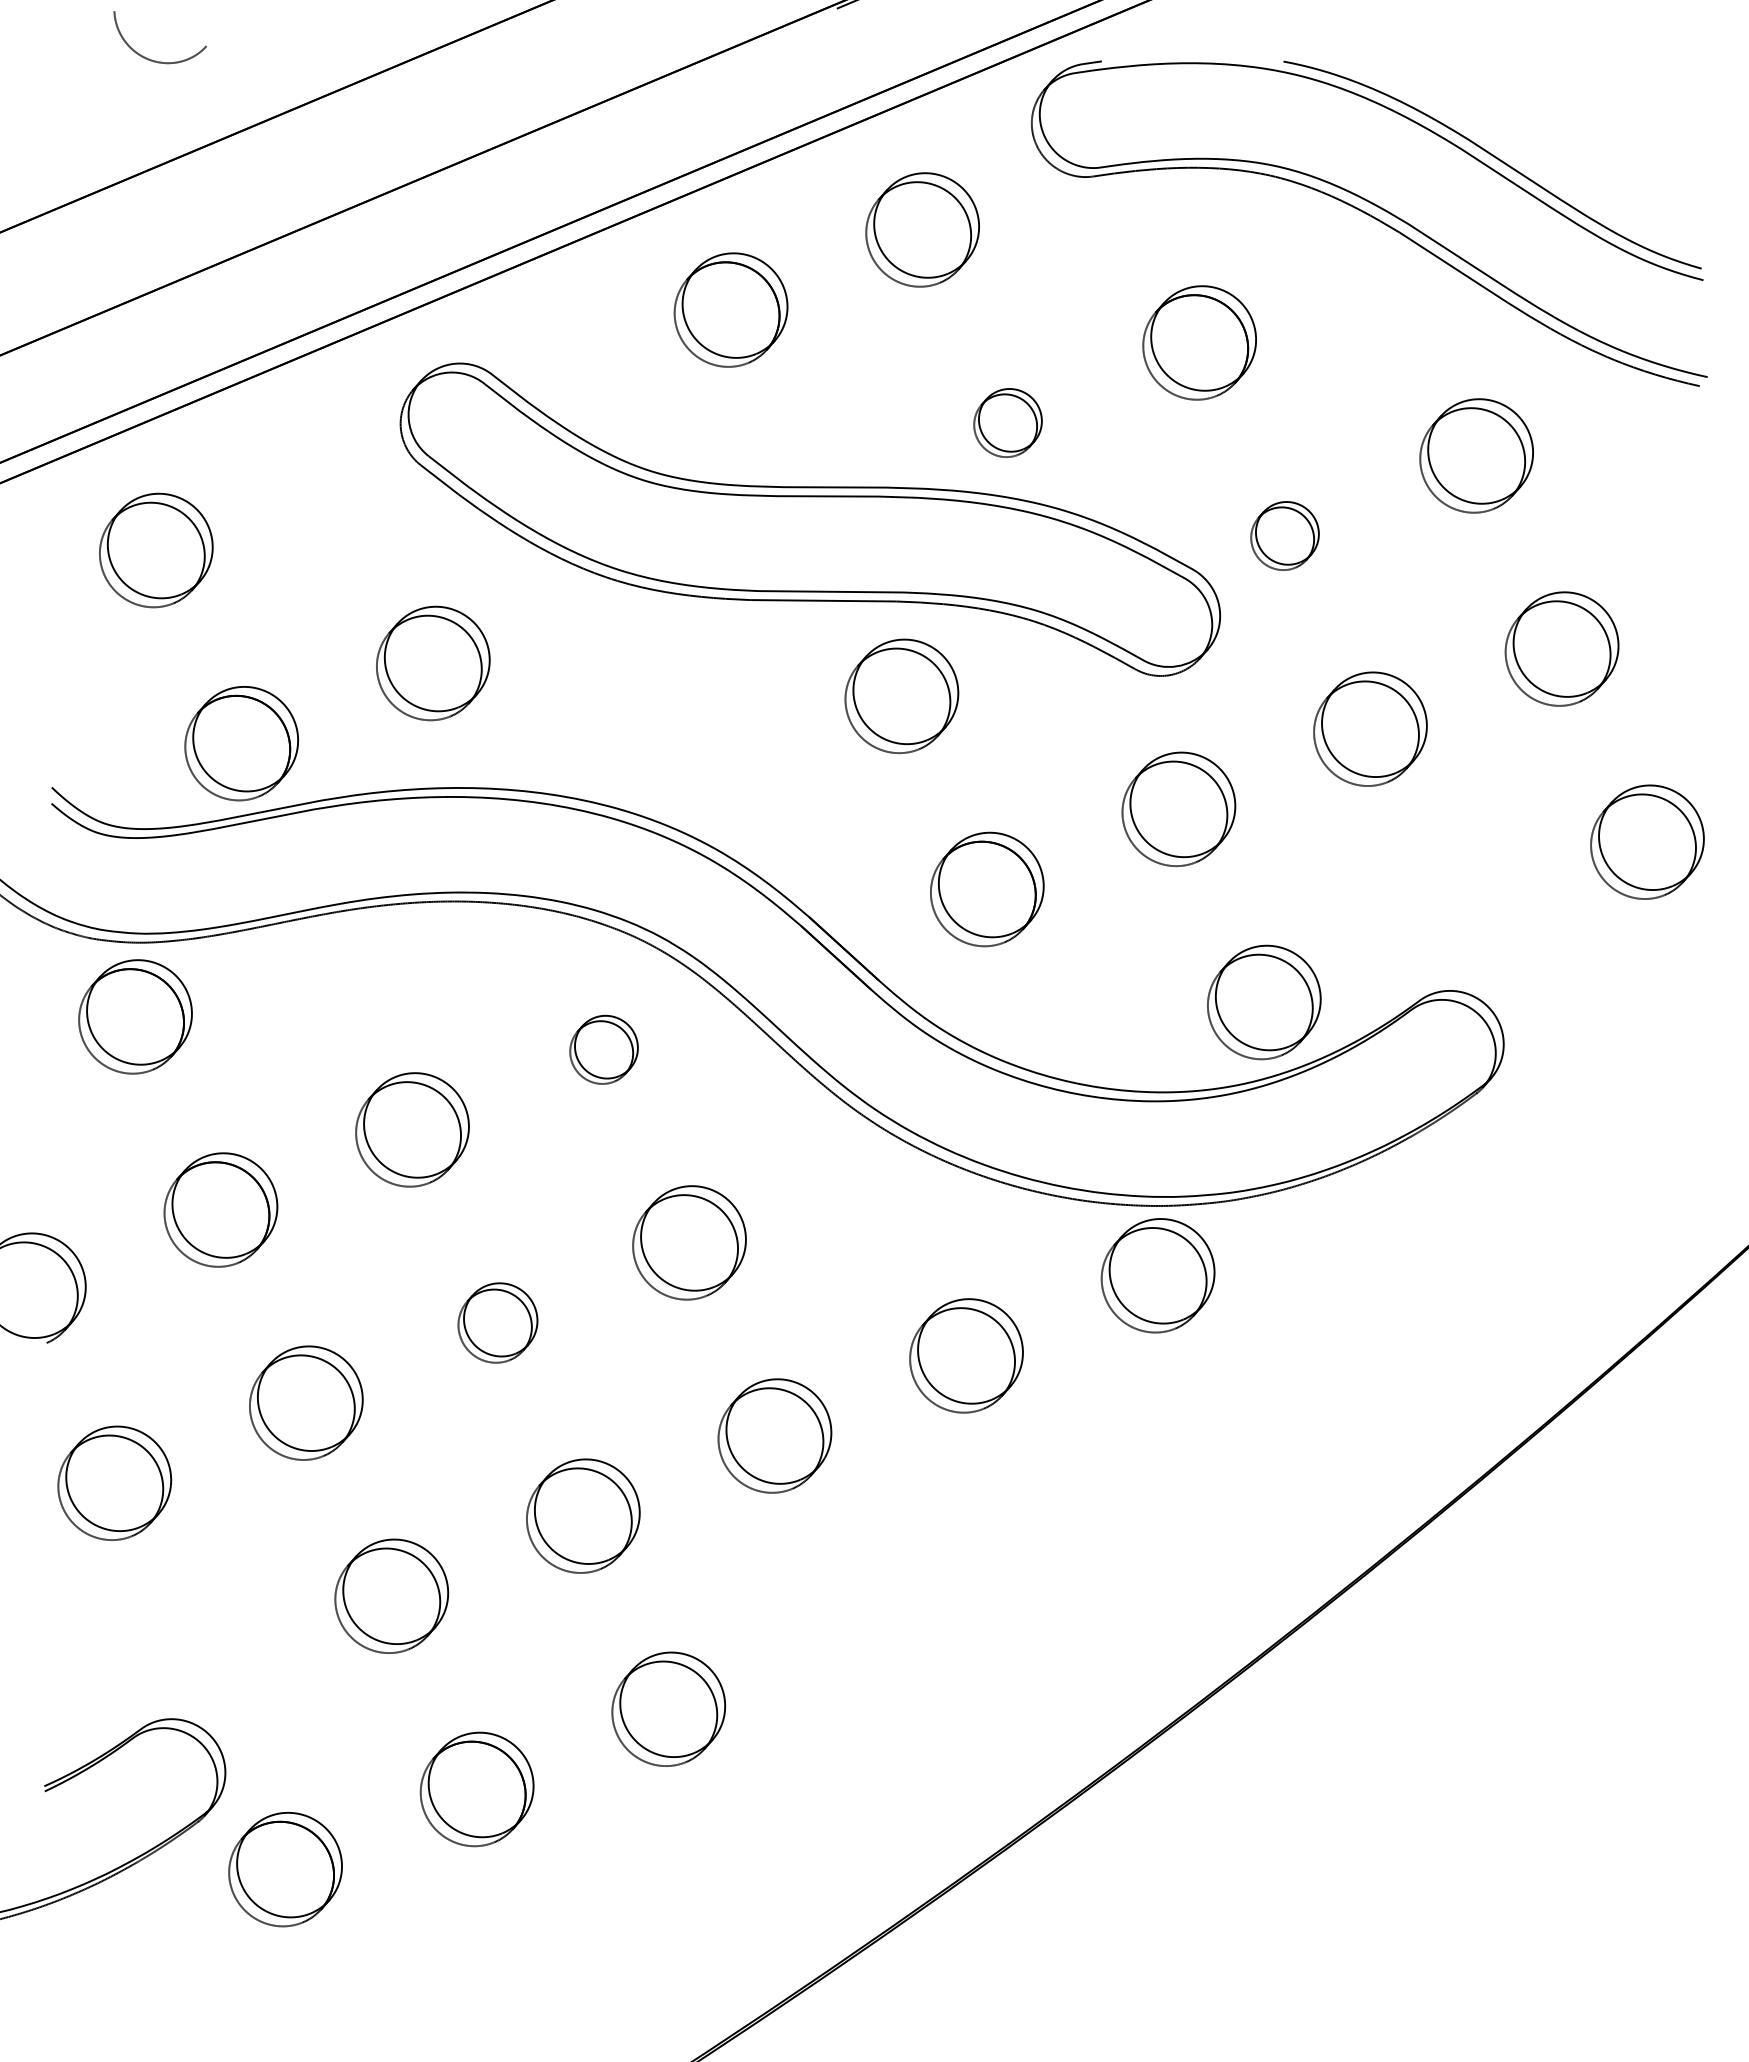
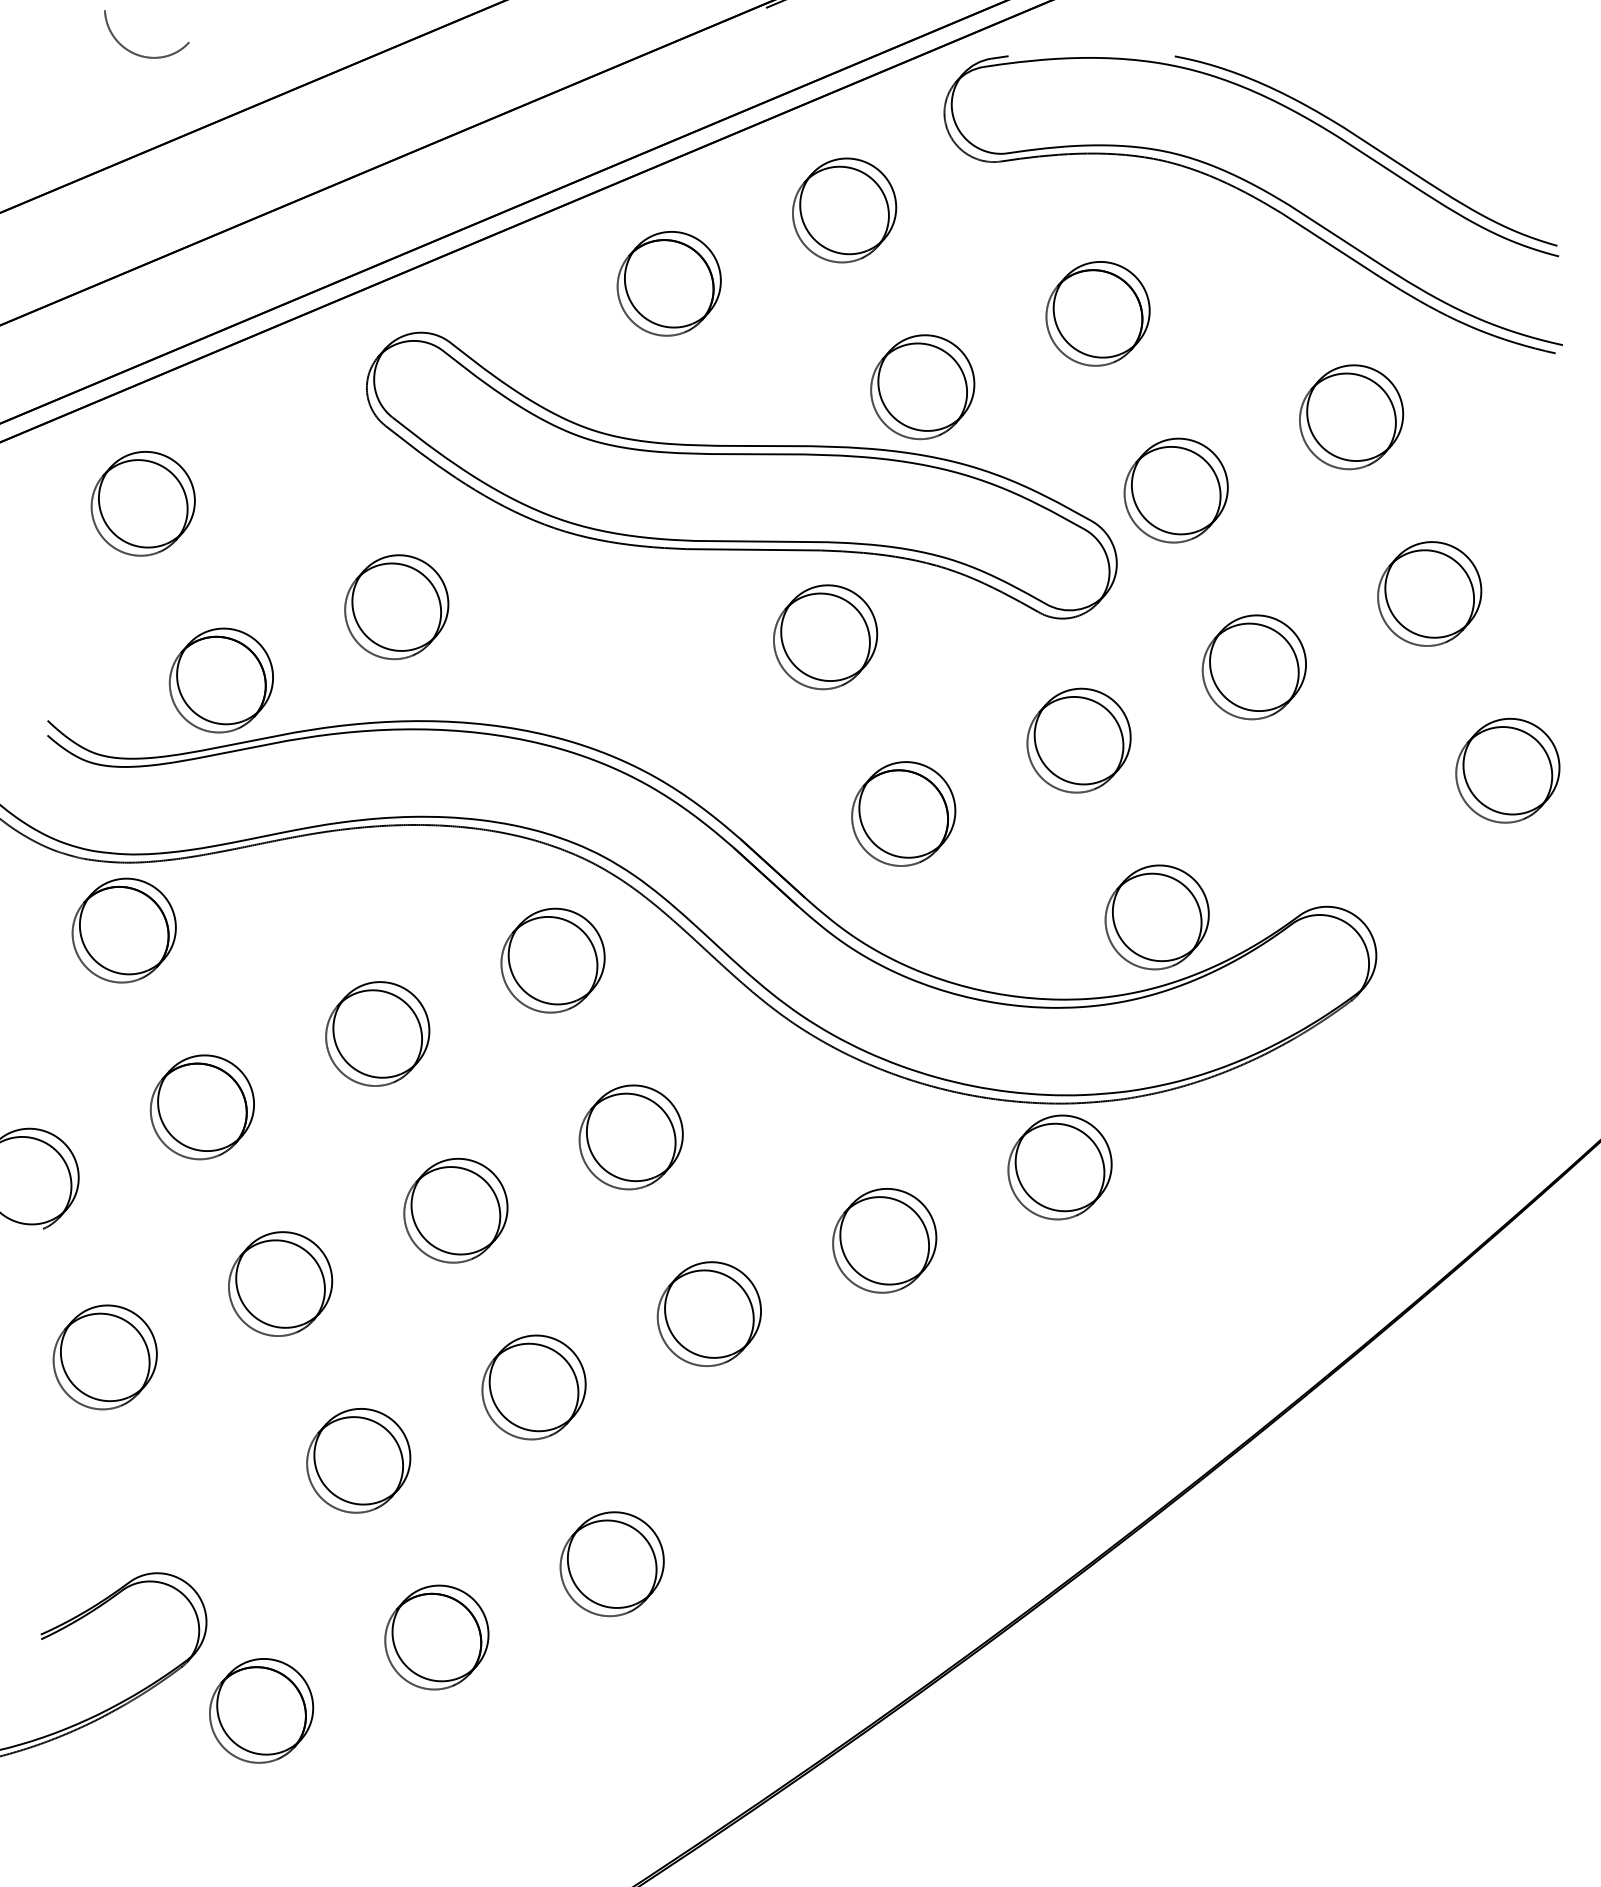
part: (1007, 422) -> (922, 386), size x1.67
part: (1284, 535) -> (1175, 490), size x1.67
part: (603, 1049) -> (552, 960), size x1.67
part: (497, 1322) -> (455, 1210), size x1.43

